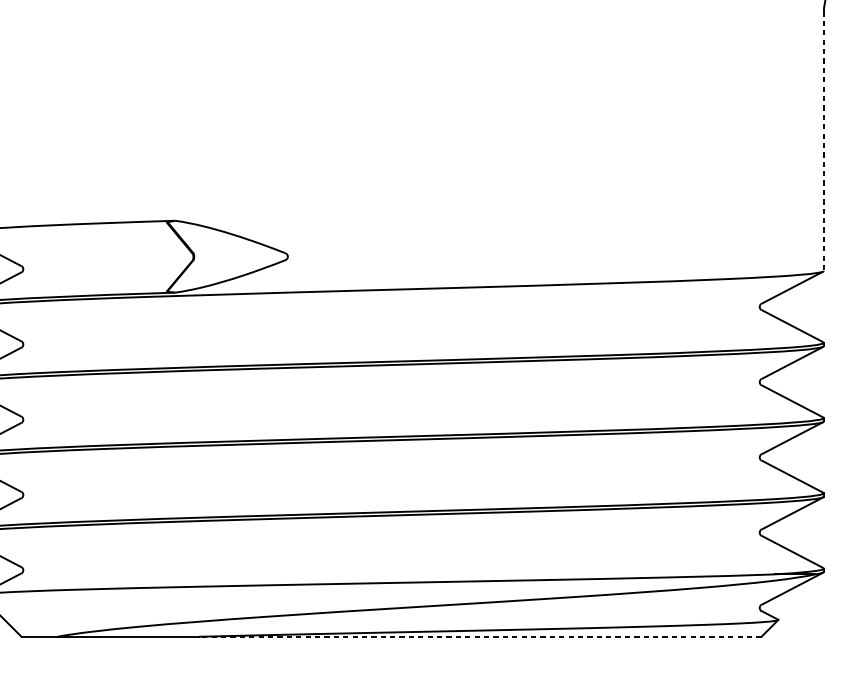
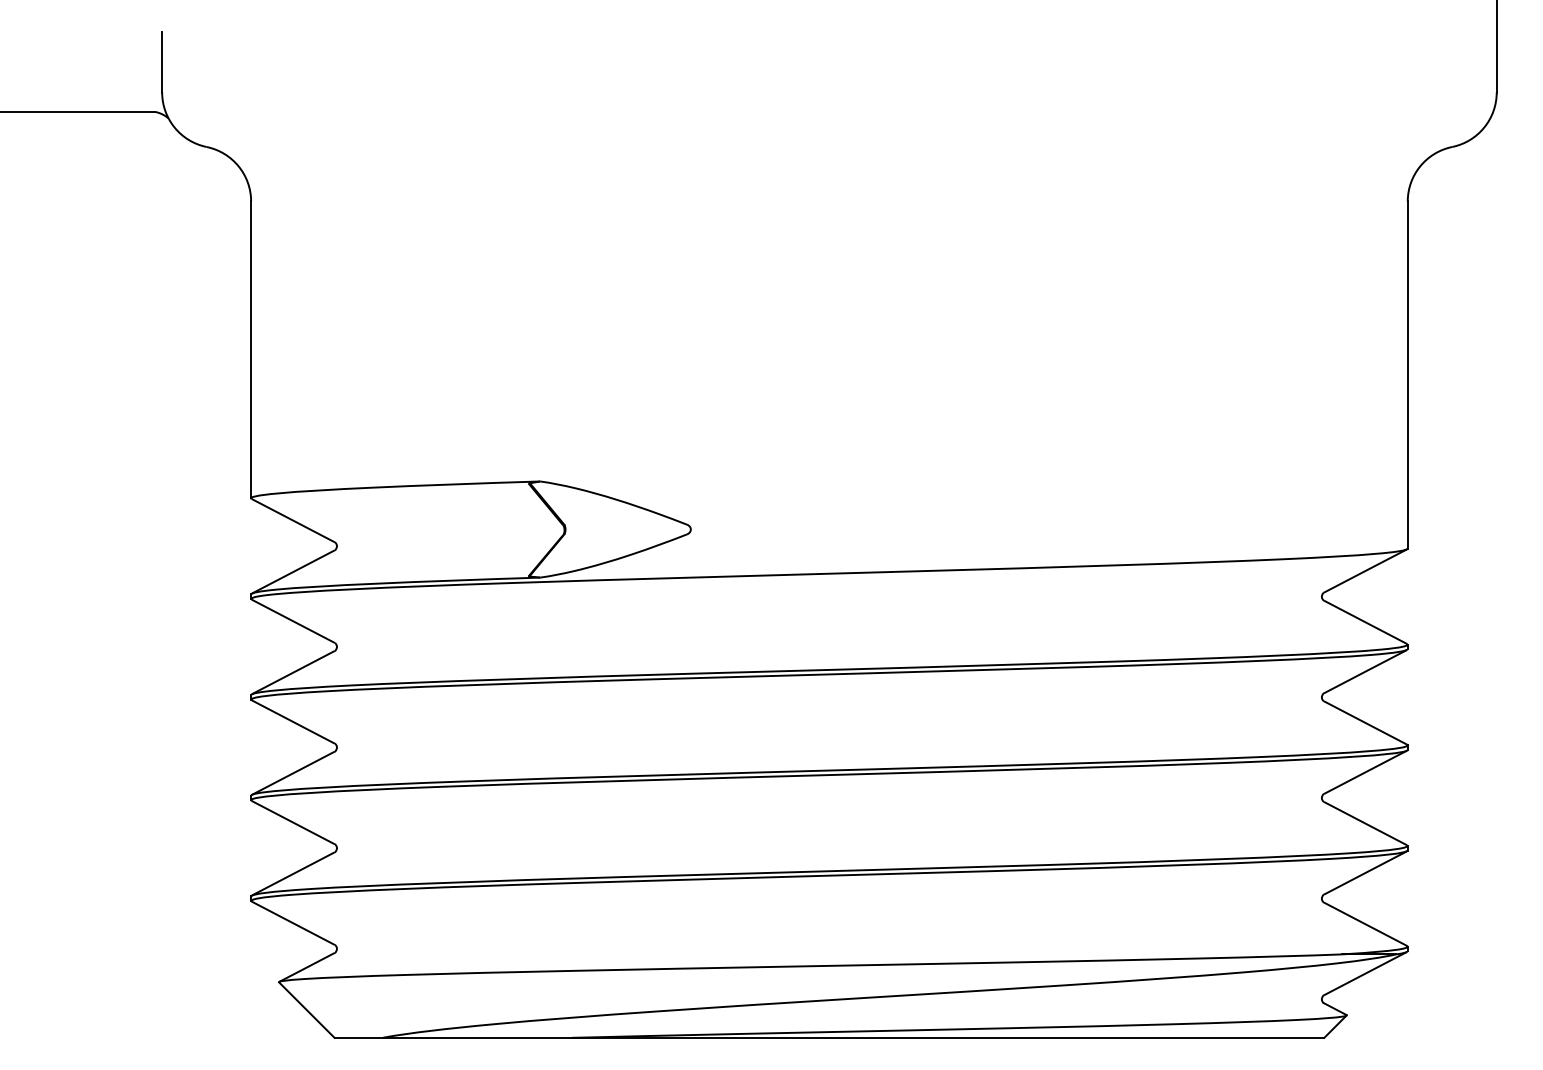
line: (823, 141) -> (1407, 375), dashed -> solid
line: (479, 636) -> (947, 1037), dashed -> solid

